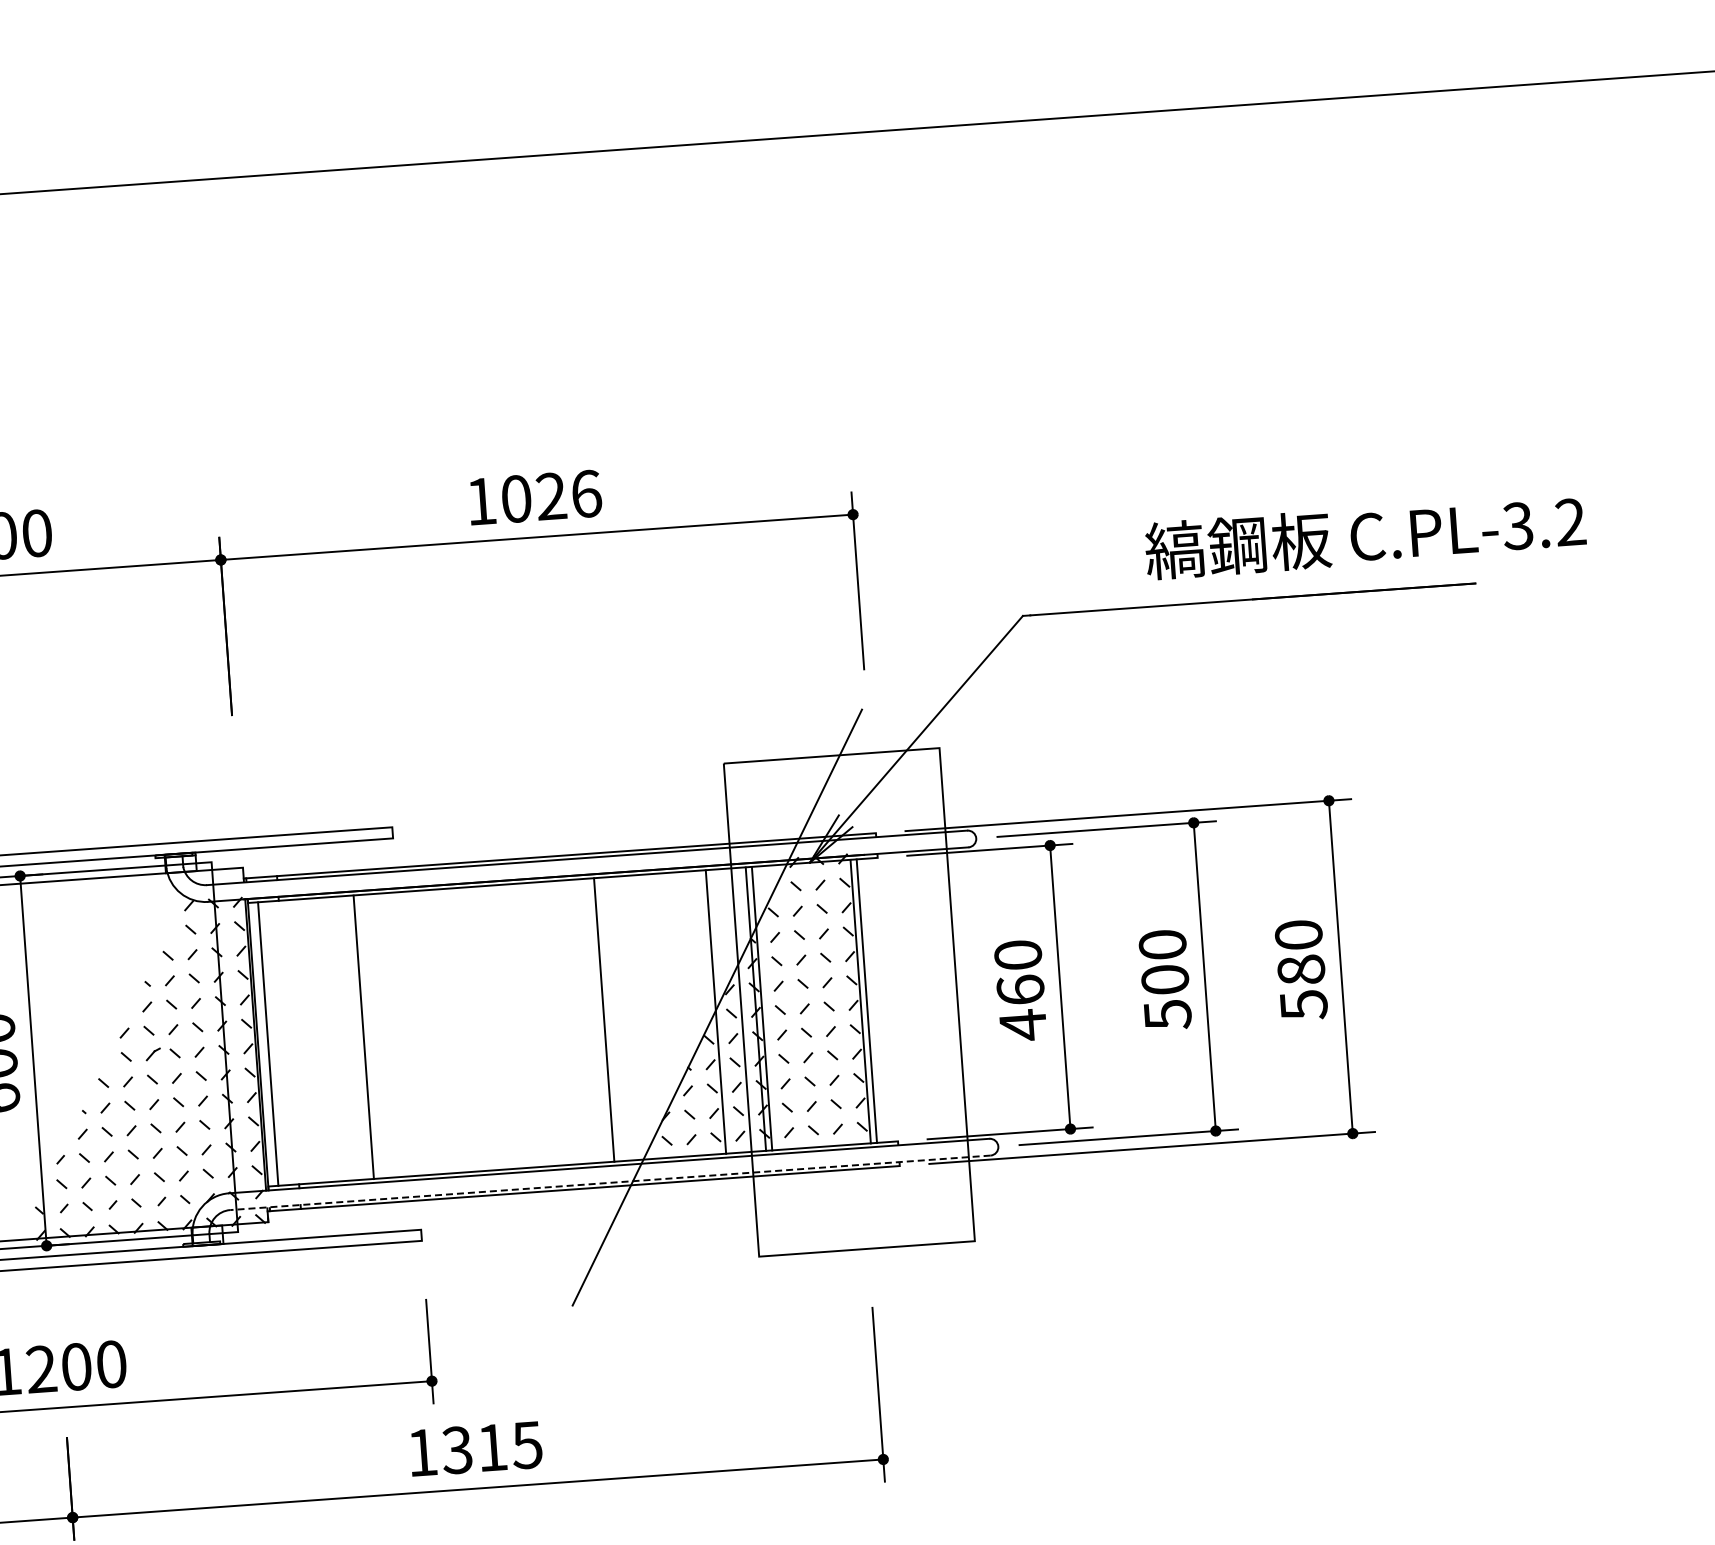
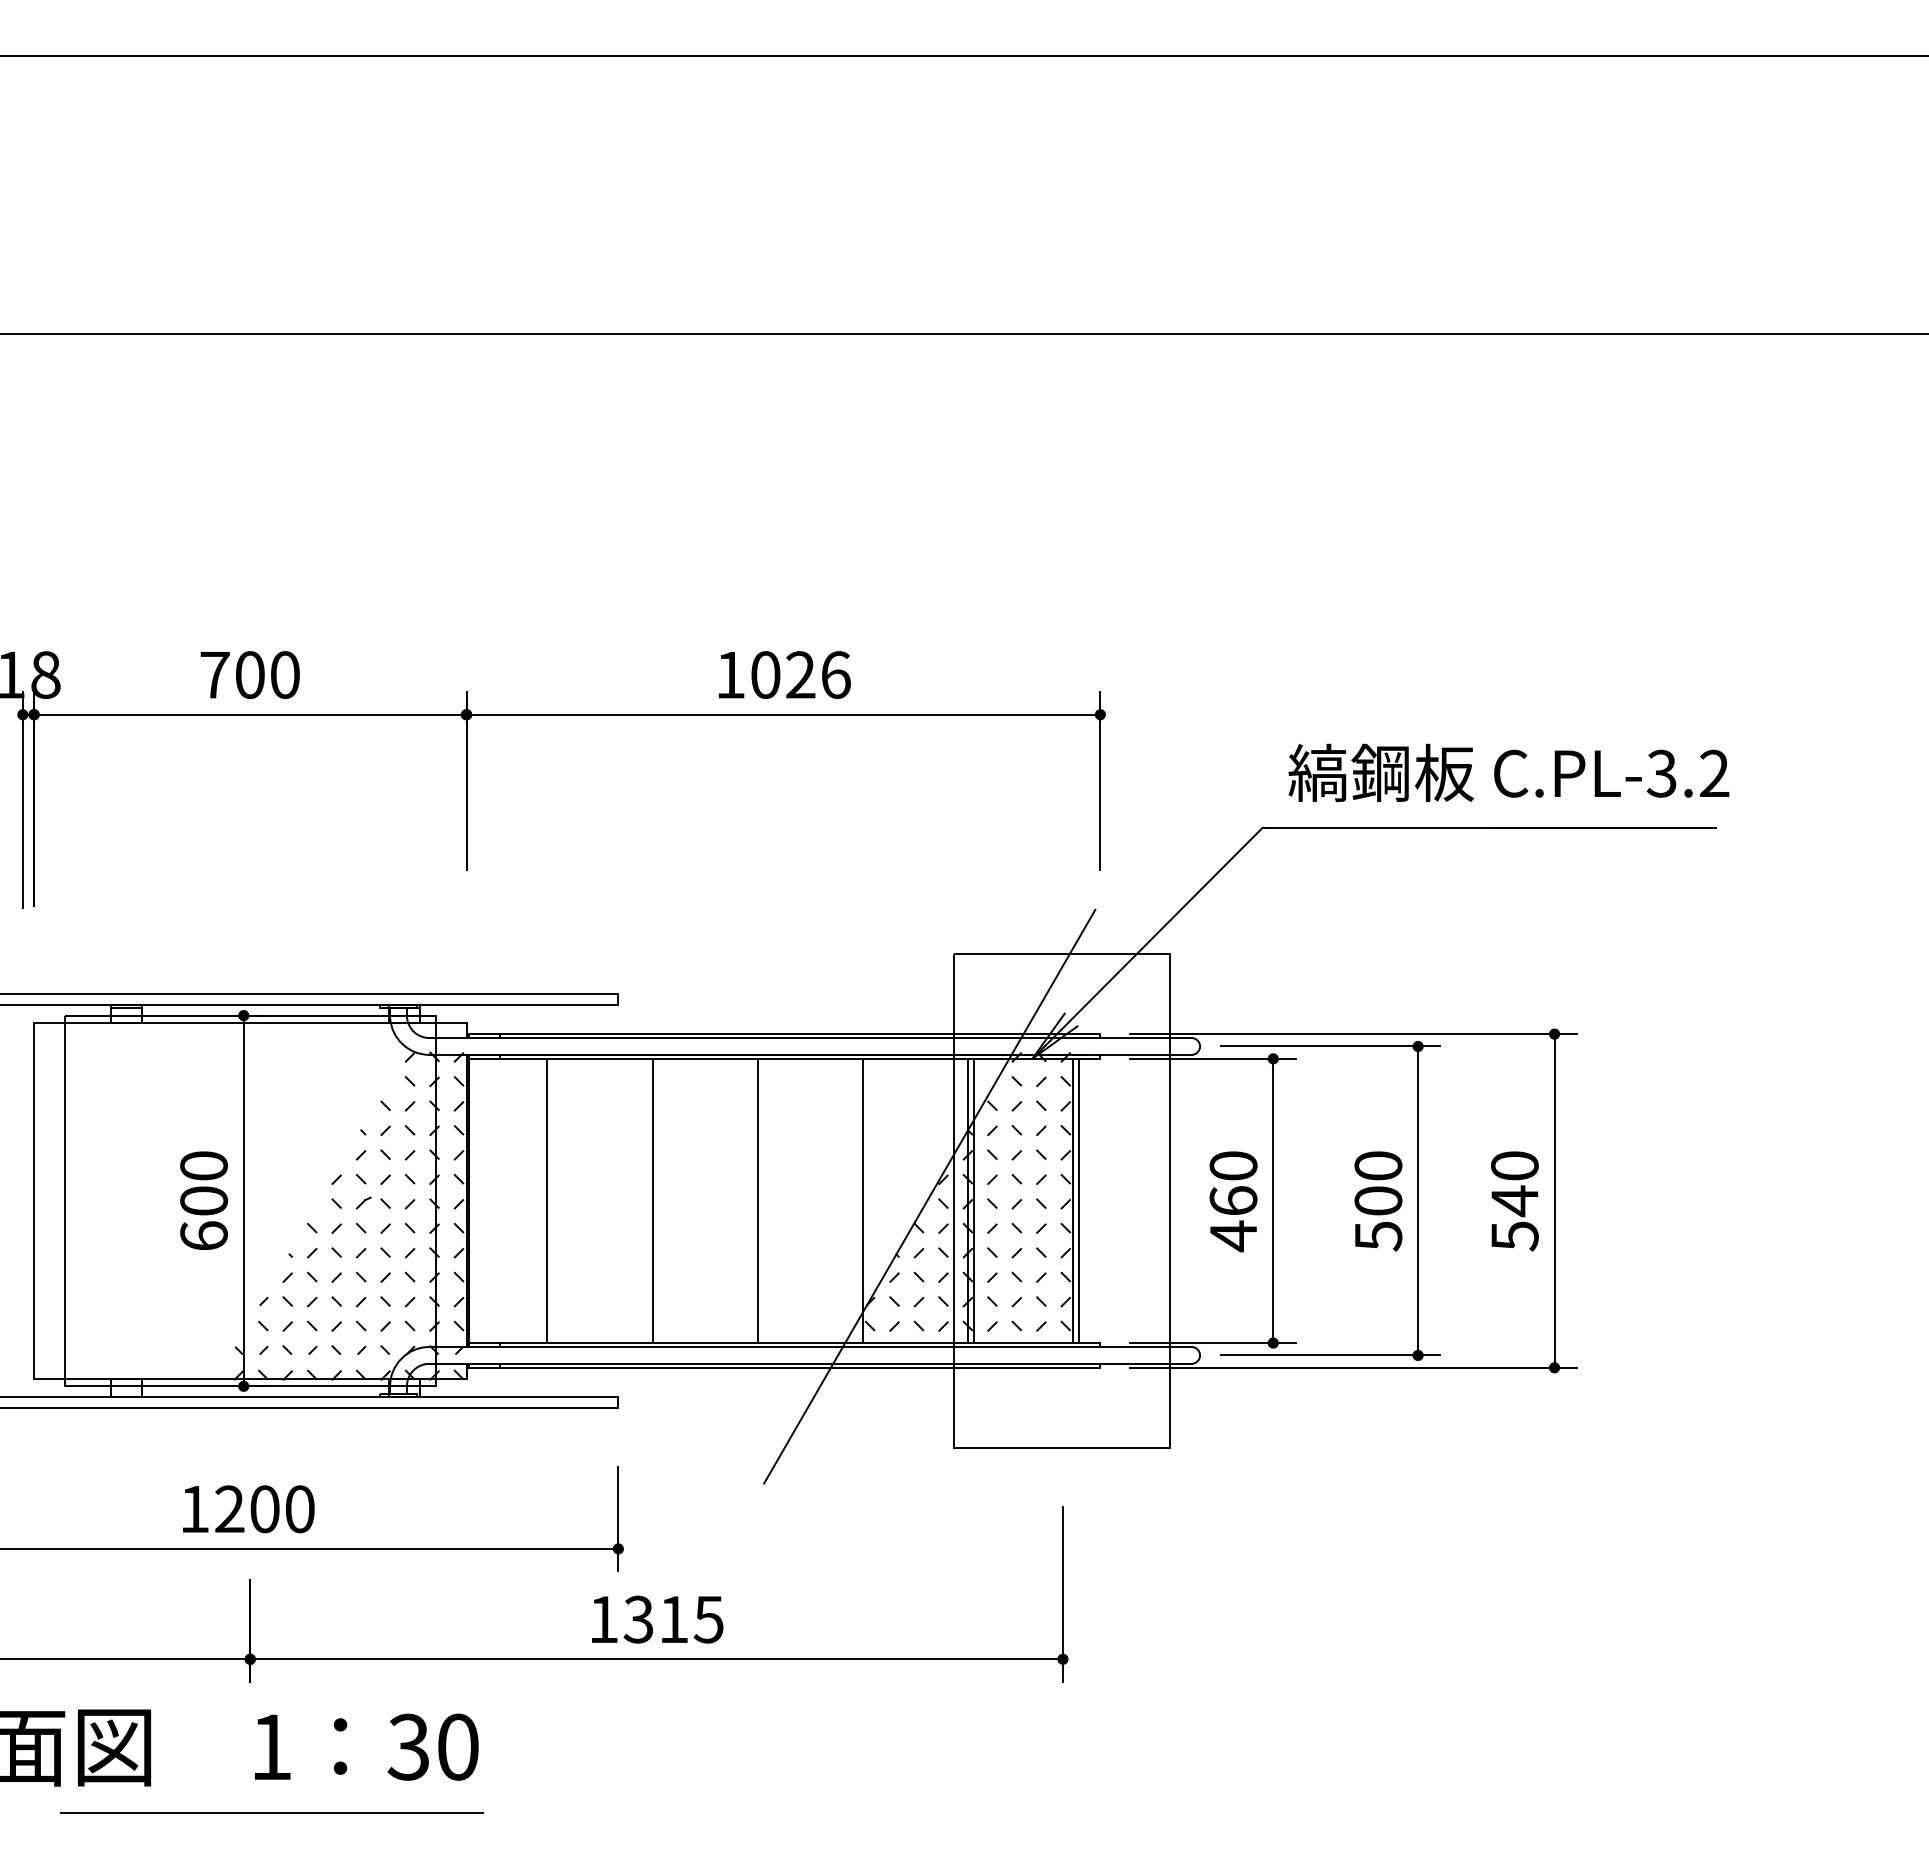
text: (1365, 535) -> (1508, 772), moved
text: (1300, 970) -> (1514, 1201), 580 -> 540
line: (716, 1011) -> (863, 1200), moved
line: (603, 1019) -> (757, 1200), moved
line: (363, 1036) -> (652, 1200), moved
line: (268, 1043) -> (547, 1200), moved
line: (610, 1182) -> (810, 1363), dashed -> solid

